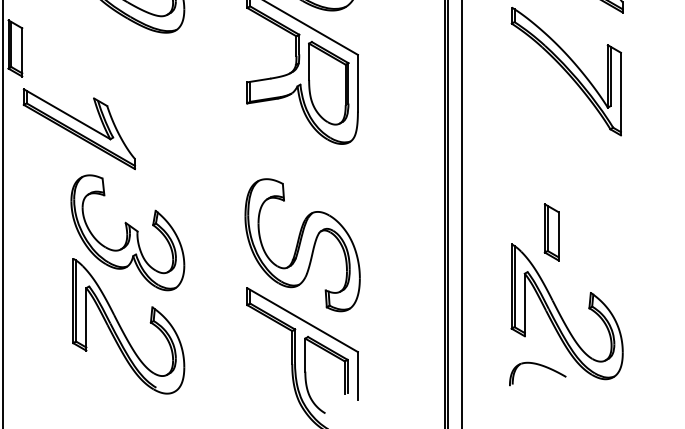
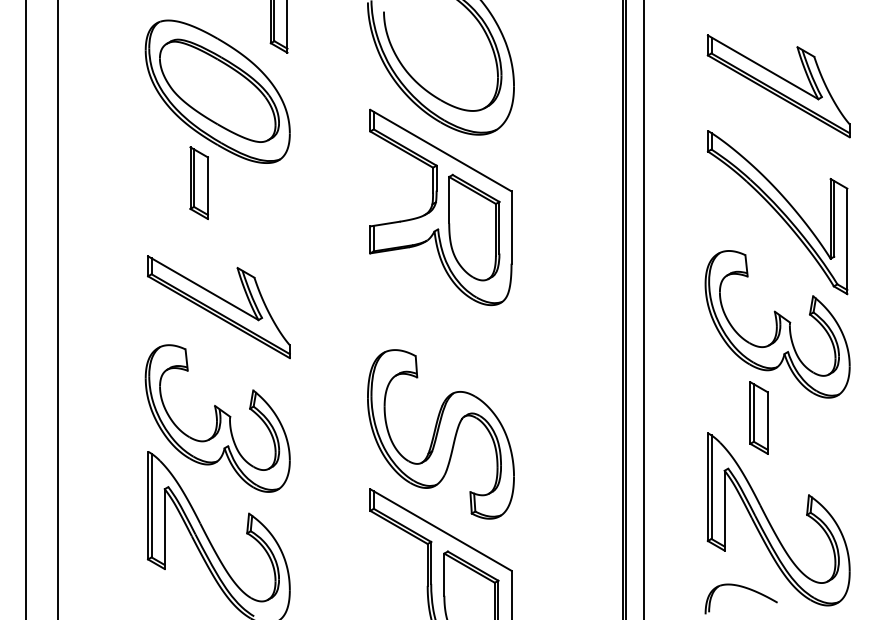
part: (14, 47) -> (198, 182), moved
part: (79, 129) -> (218, 307), moved
part: (566, 159) -> (777, 324), added

